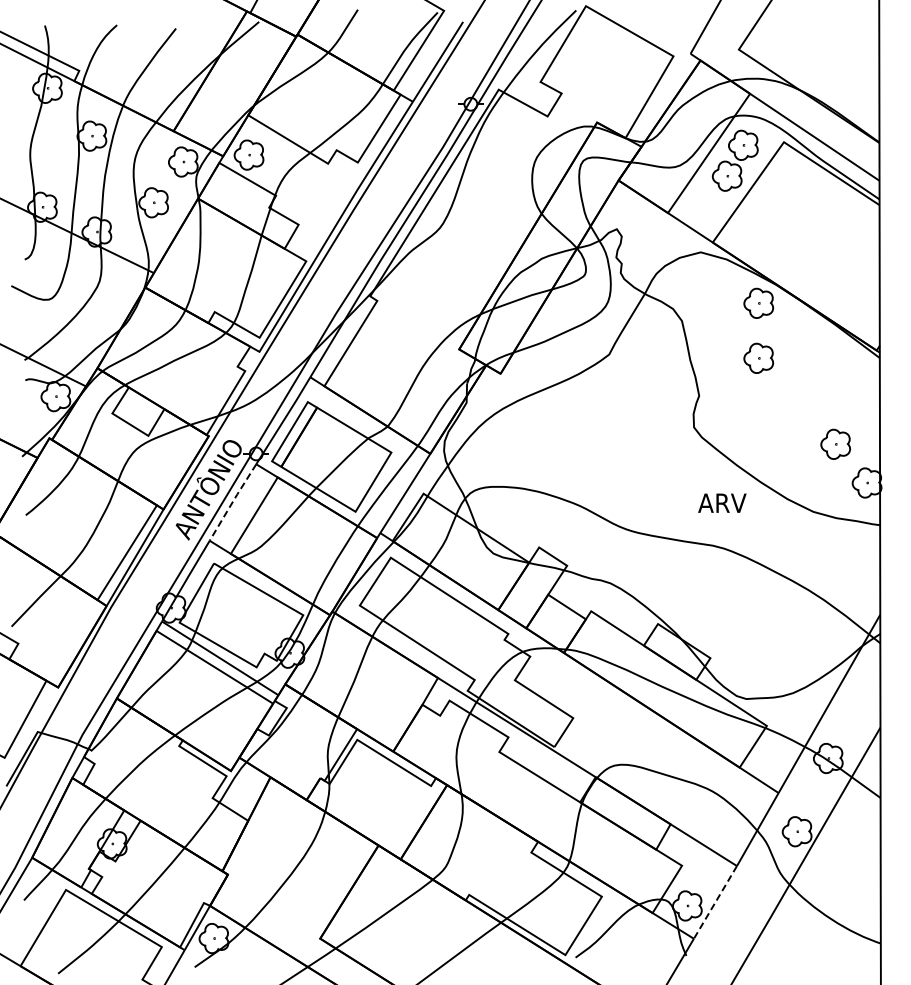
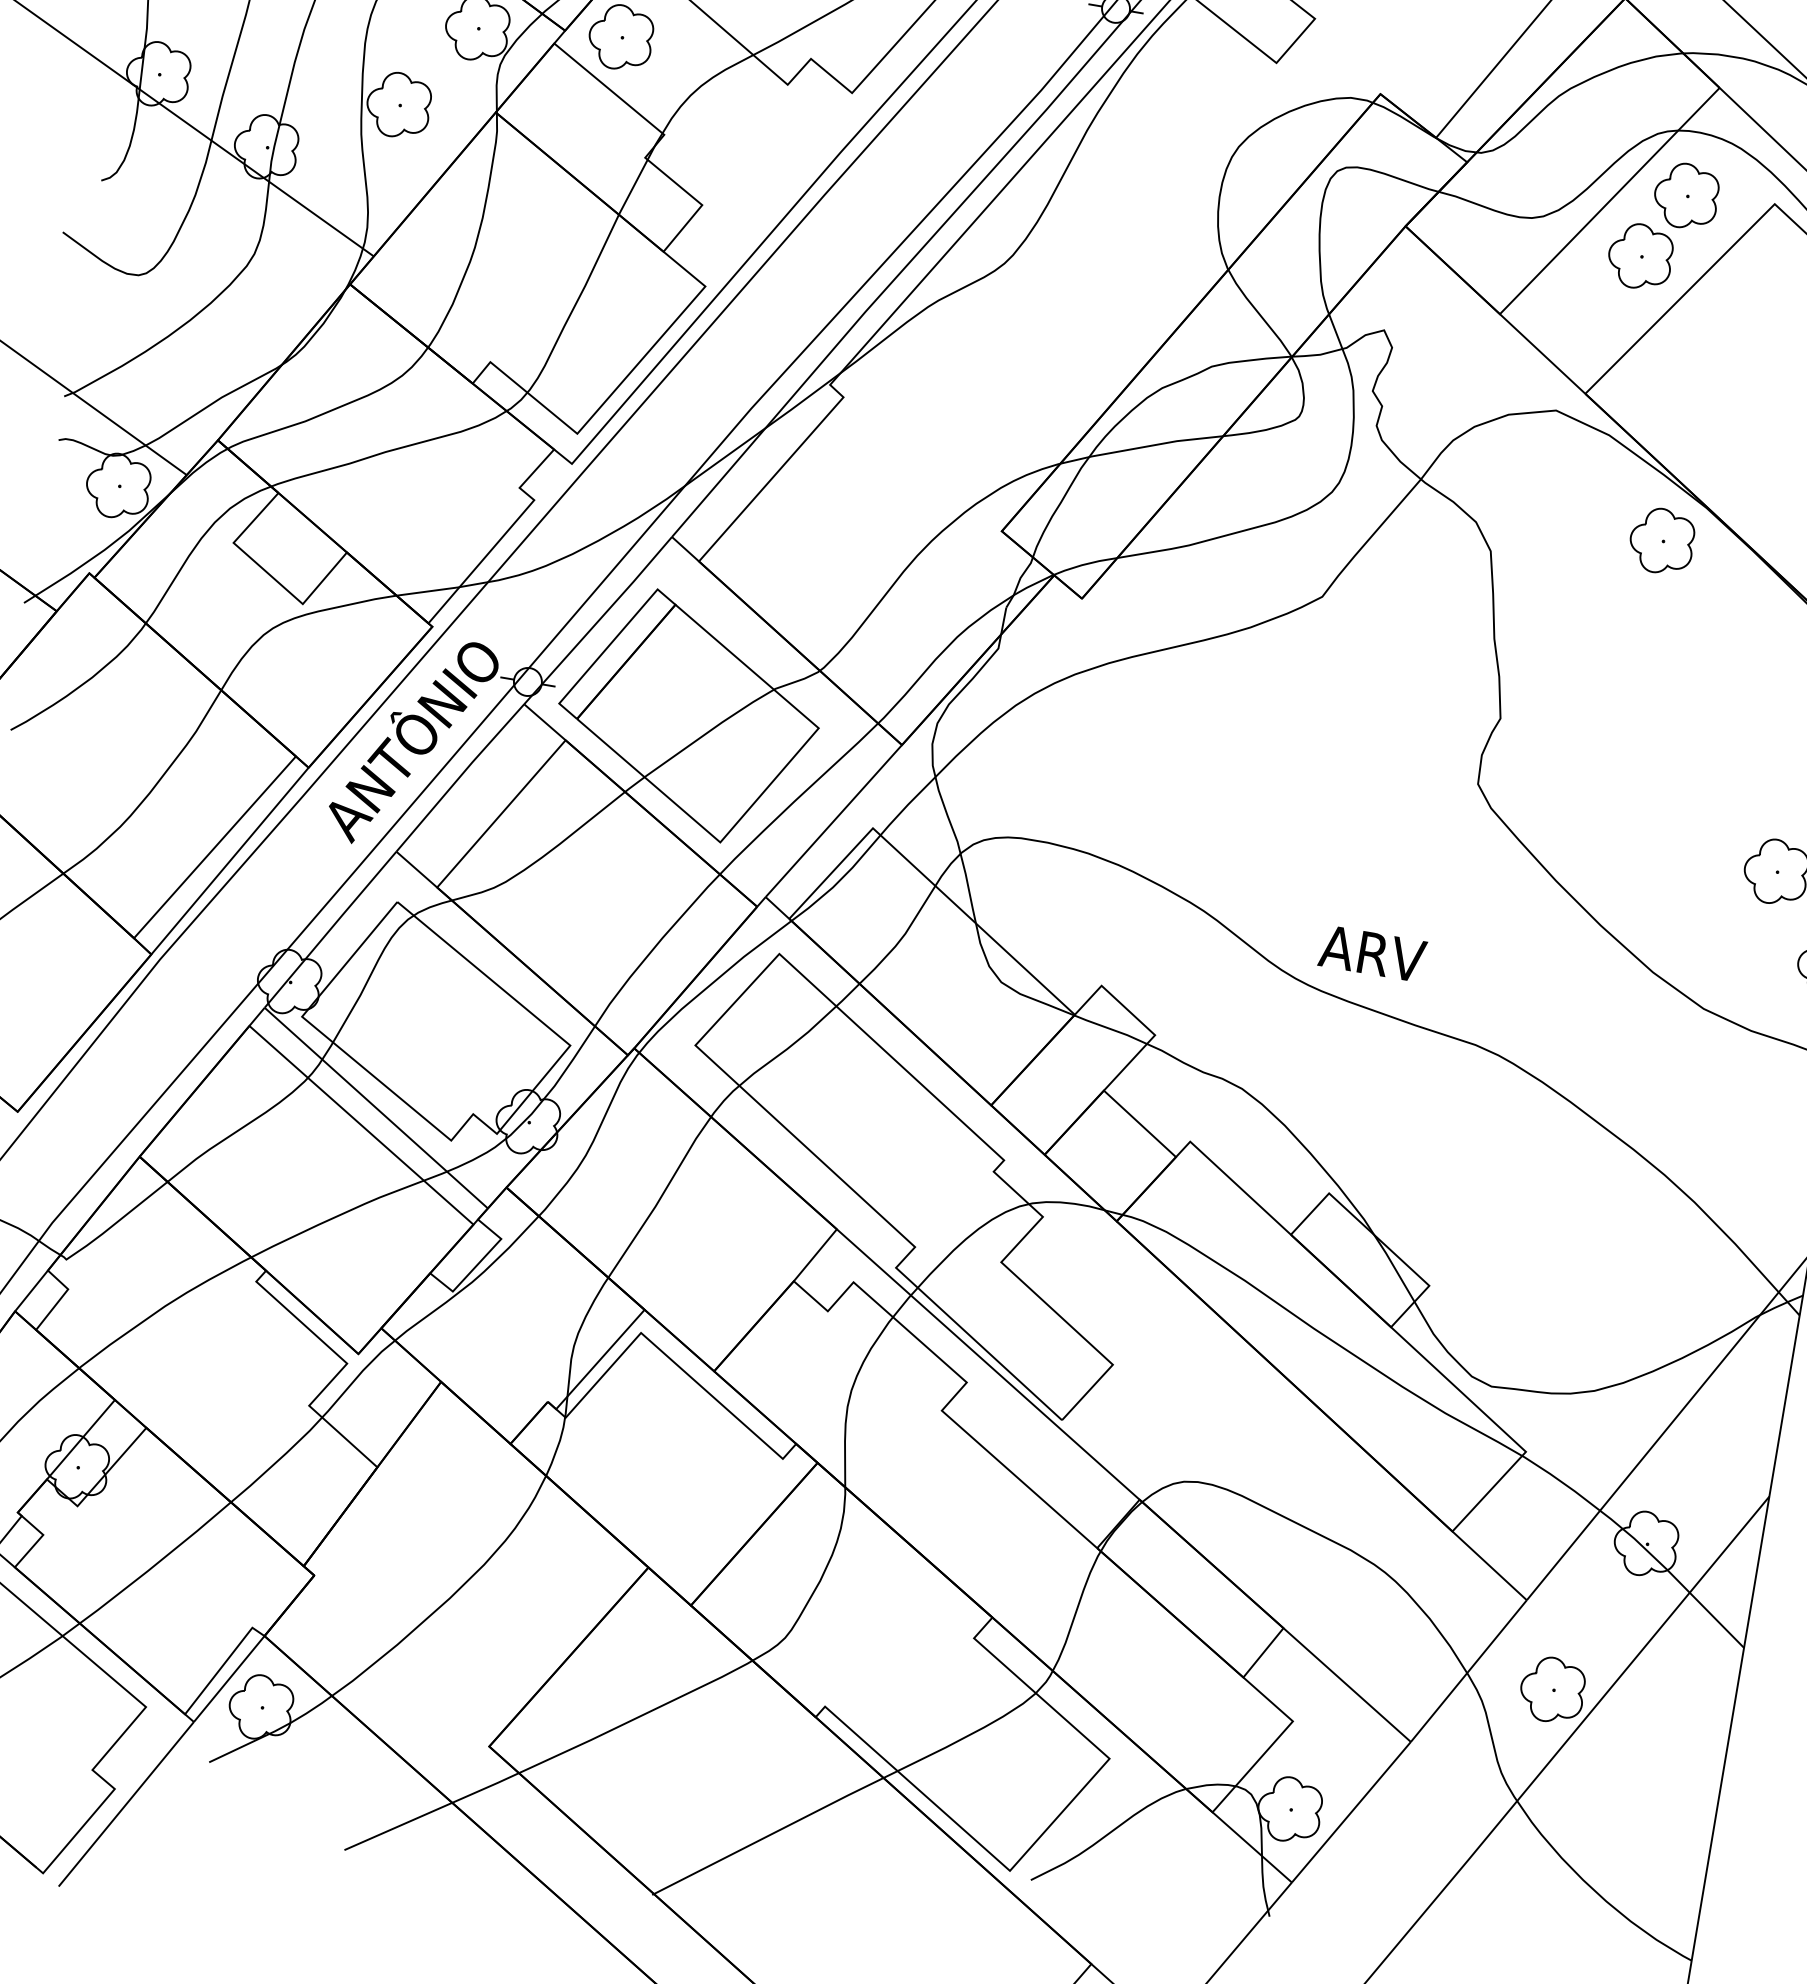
part: (758, 357) -> (1641, 657), removed
line: (232, 502) -> (459, 777), dashed -> solid
text: (722, 502) -> (1373, 952), moved
line: (715, 902) -> (1351, 1812), dashed -> solid

